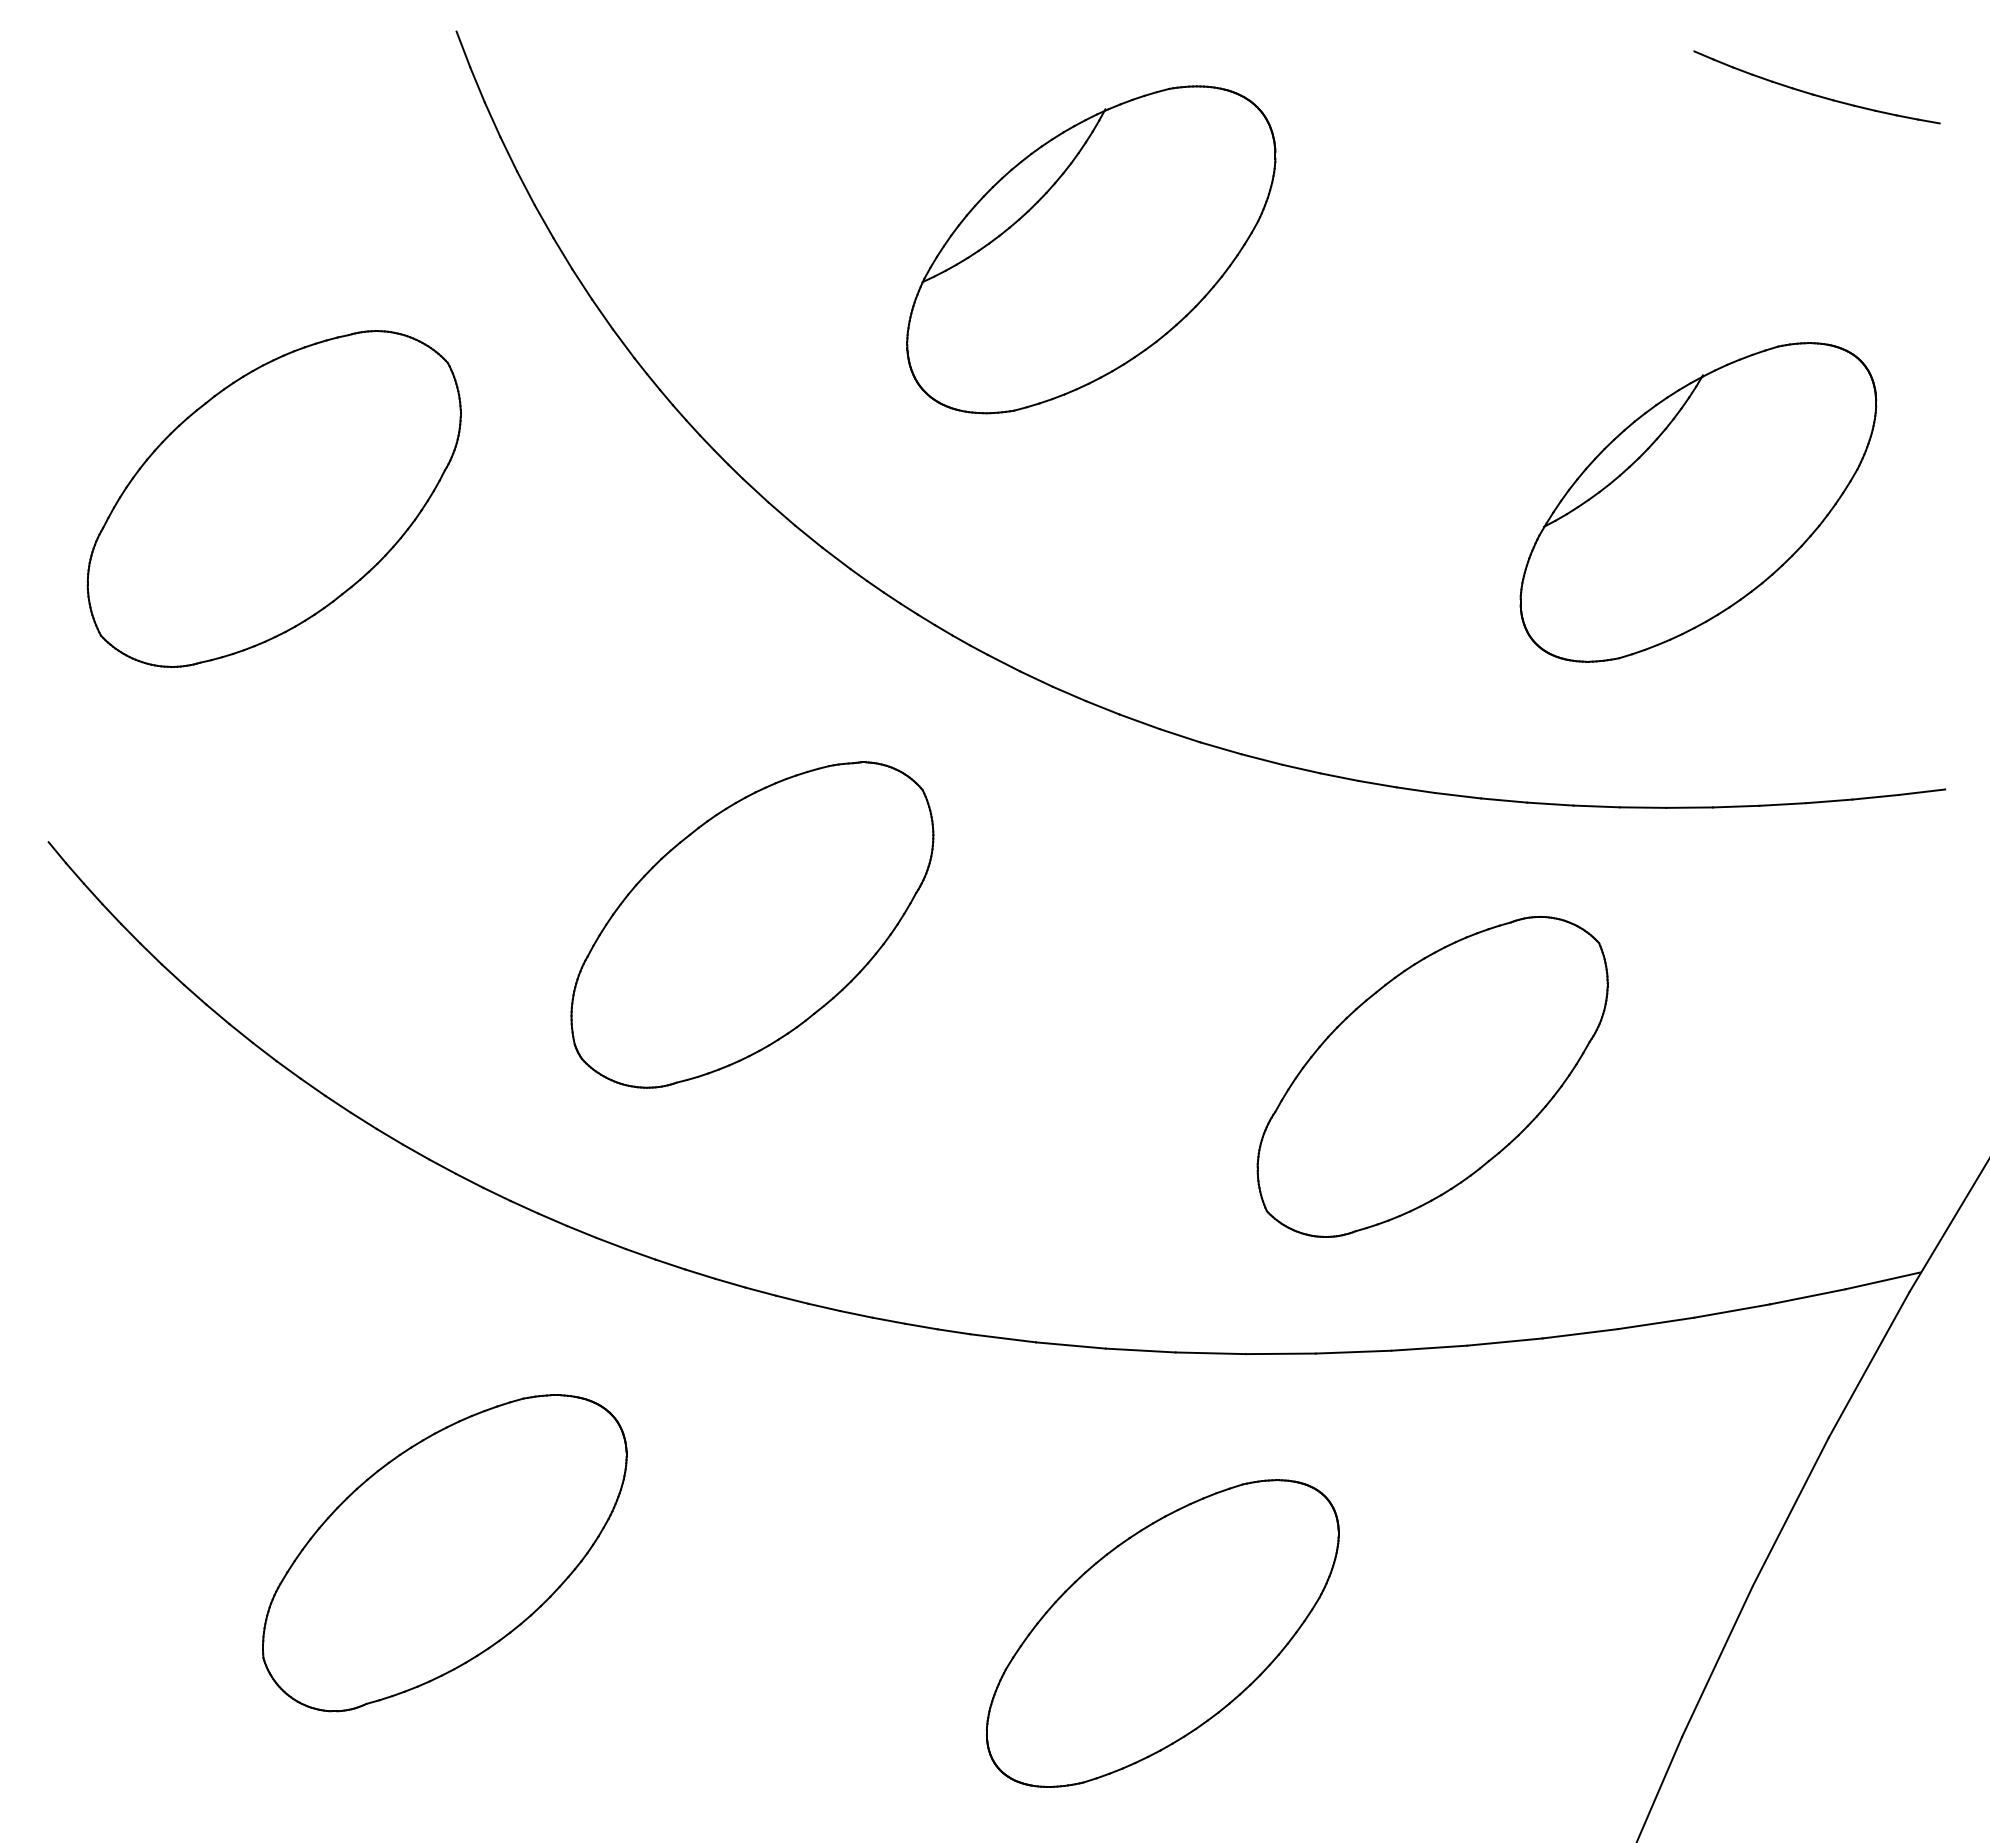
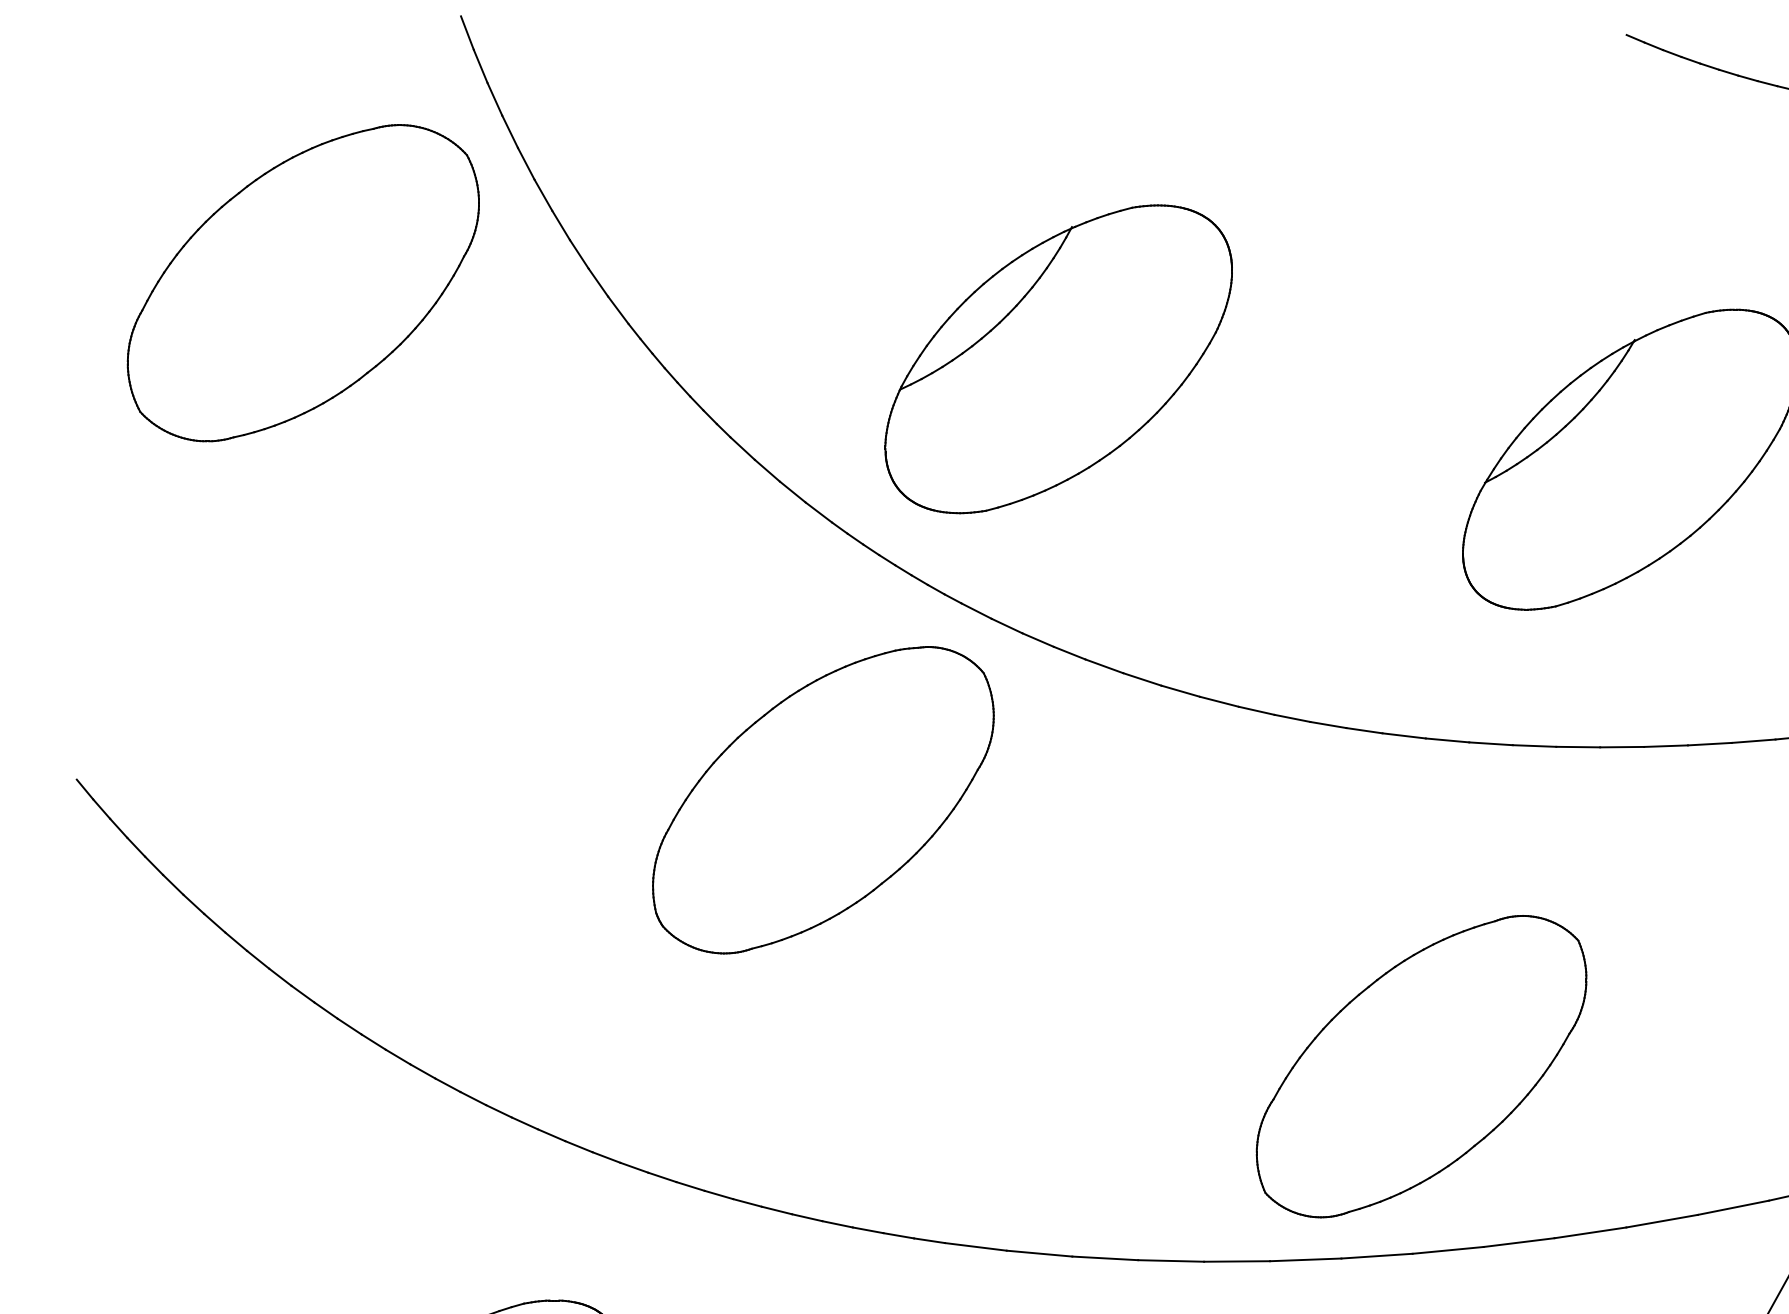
part: (1091, 249) -> (1058, 359), moved
part: (273, 498) -> (302, 282), moved
part: (752, 924) -> (823, 799), moved
part: (1432, 1076) -> (1421, 1066), moved

